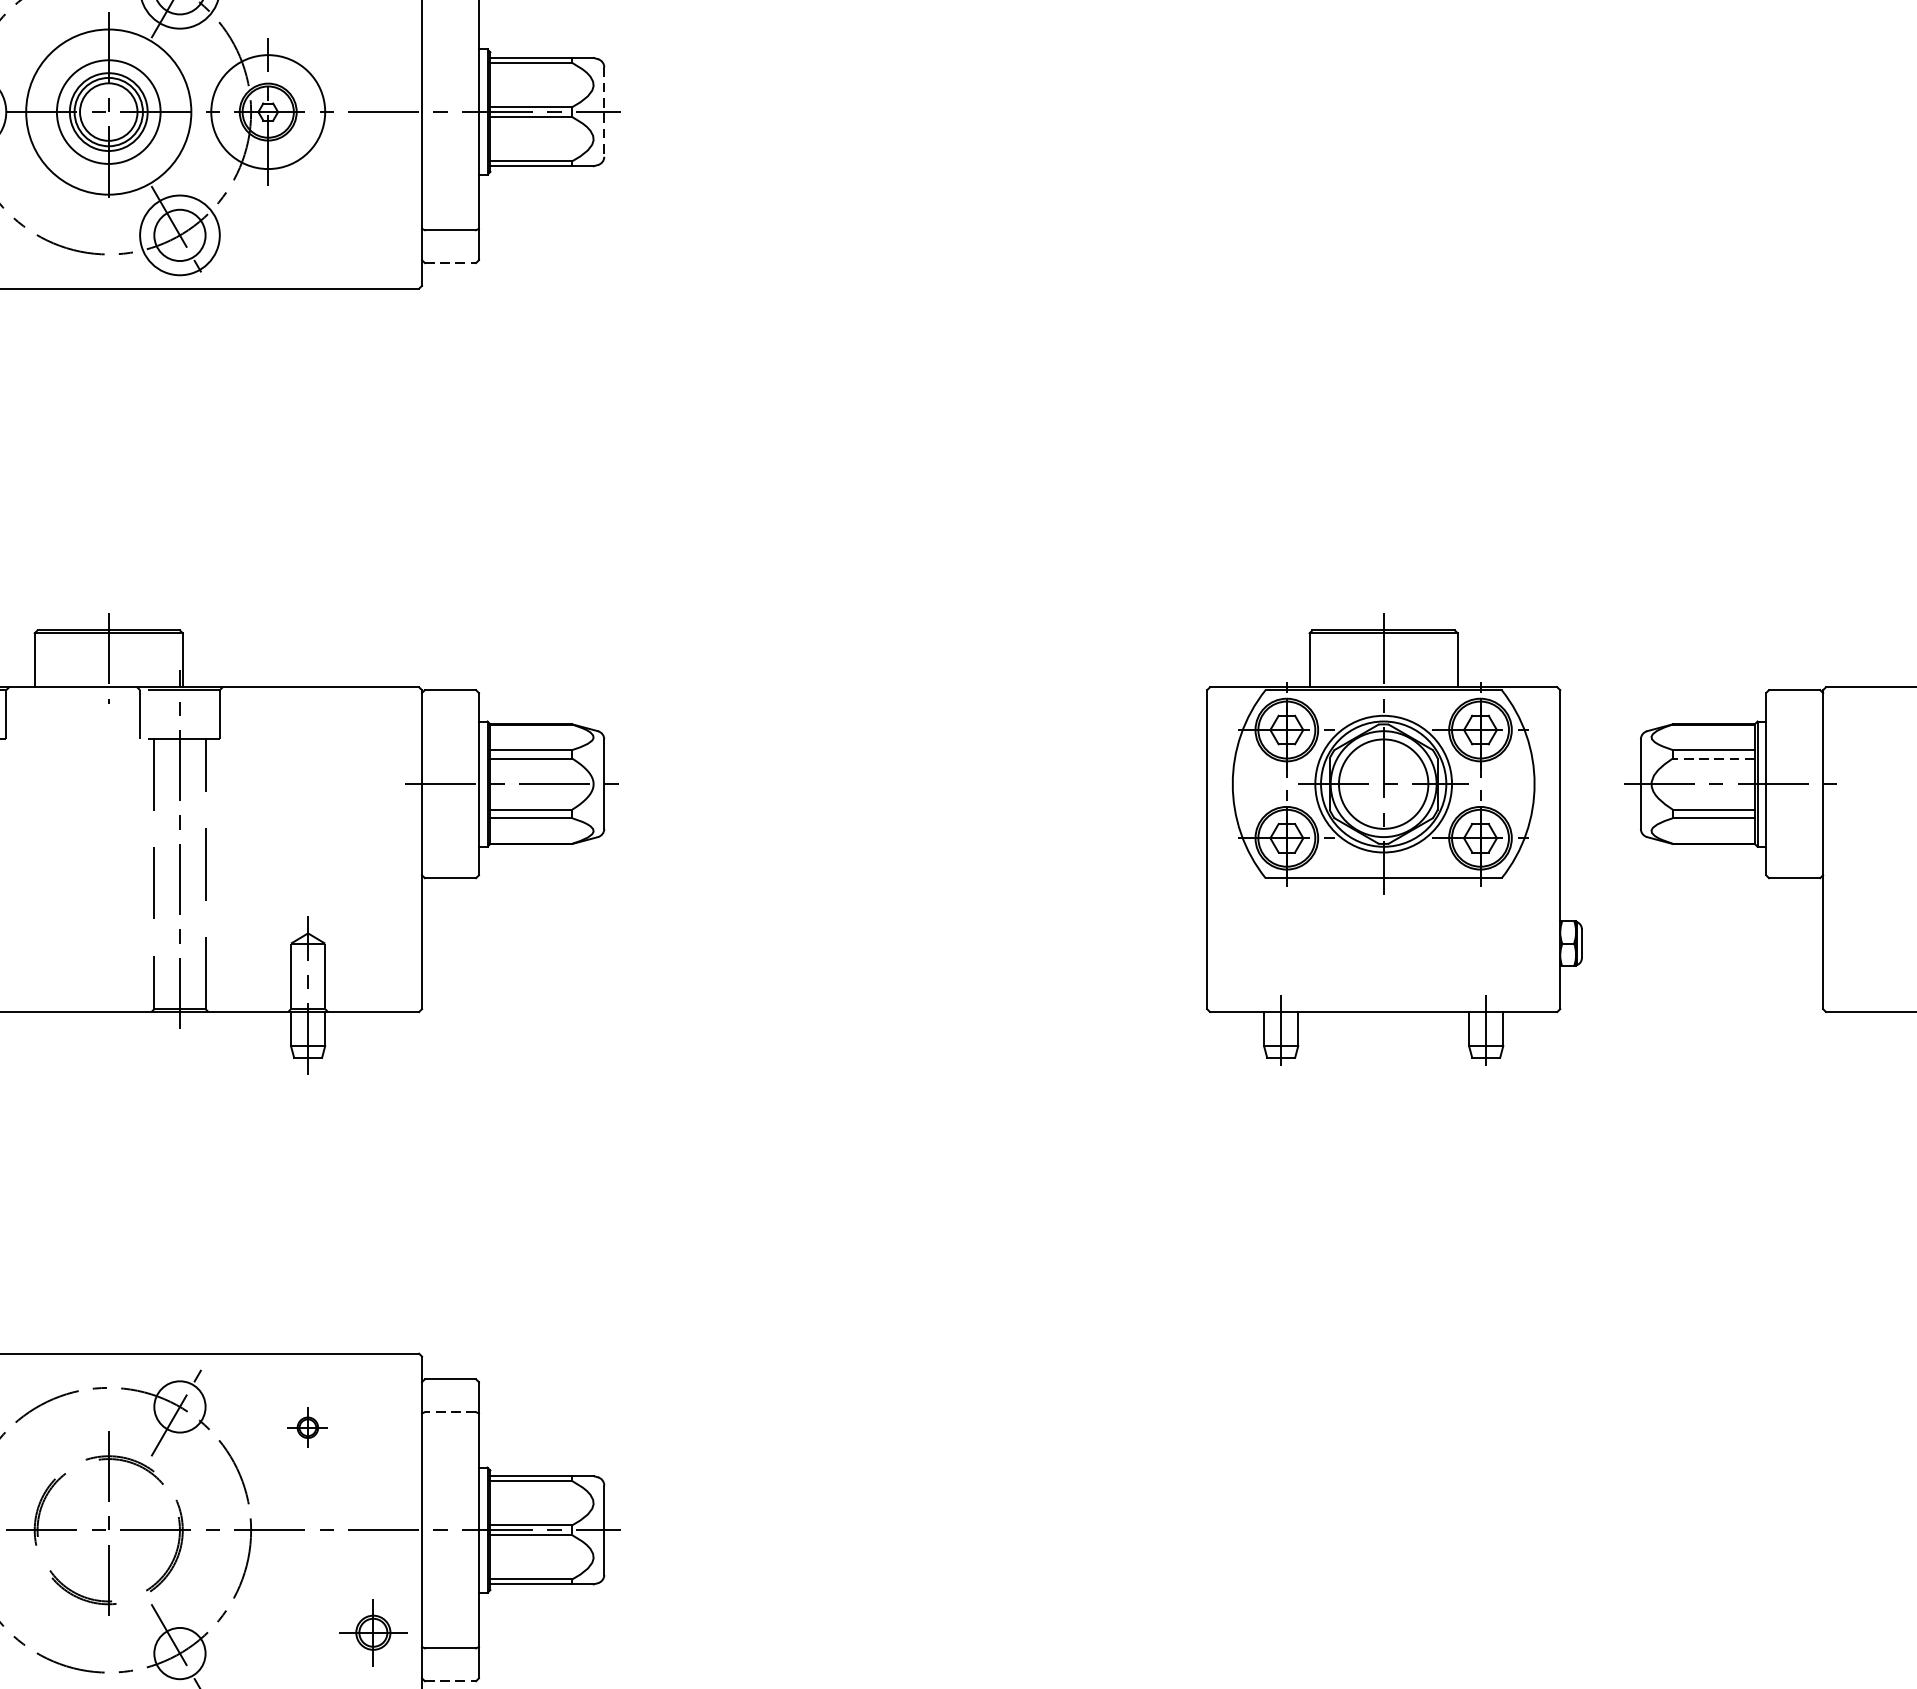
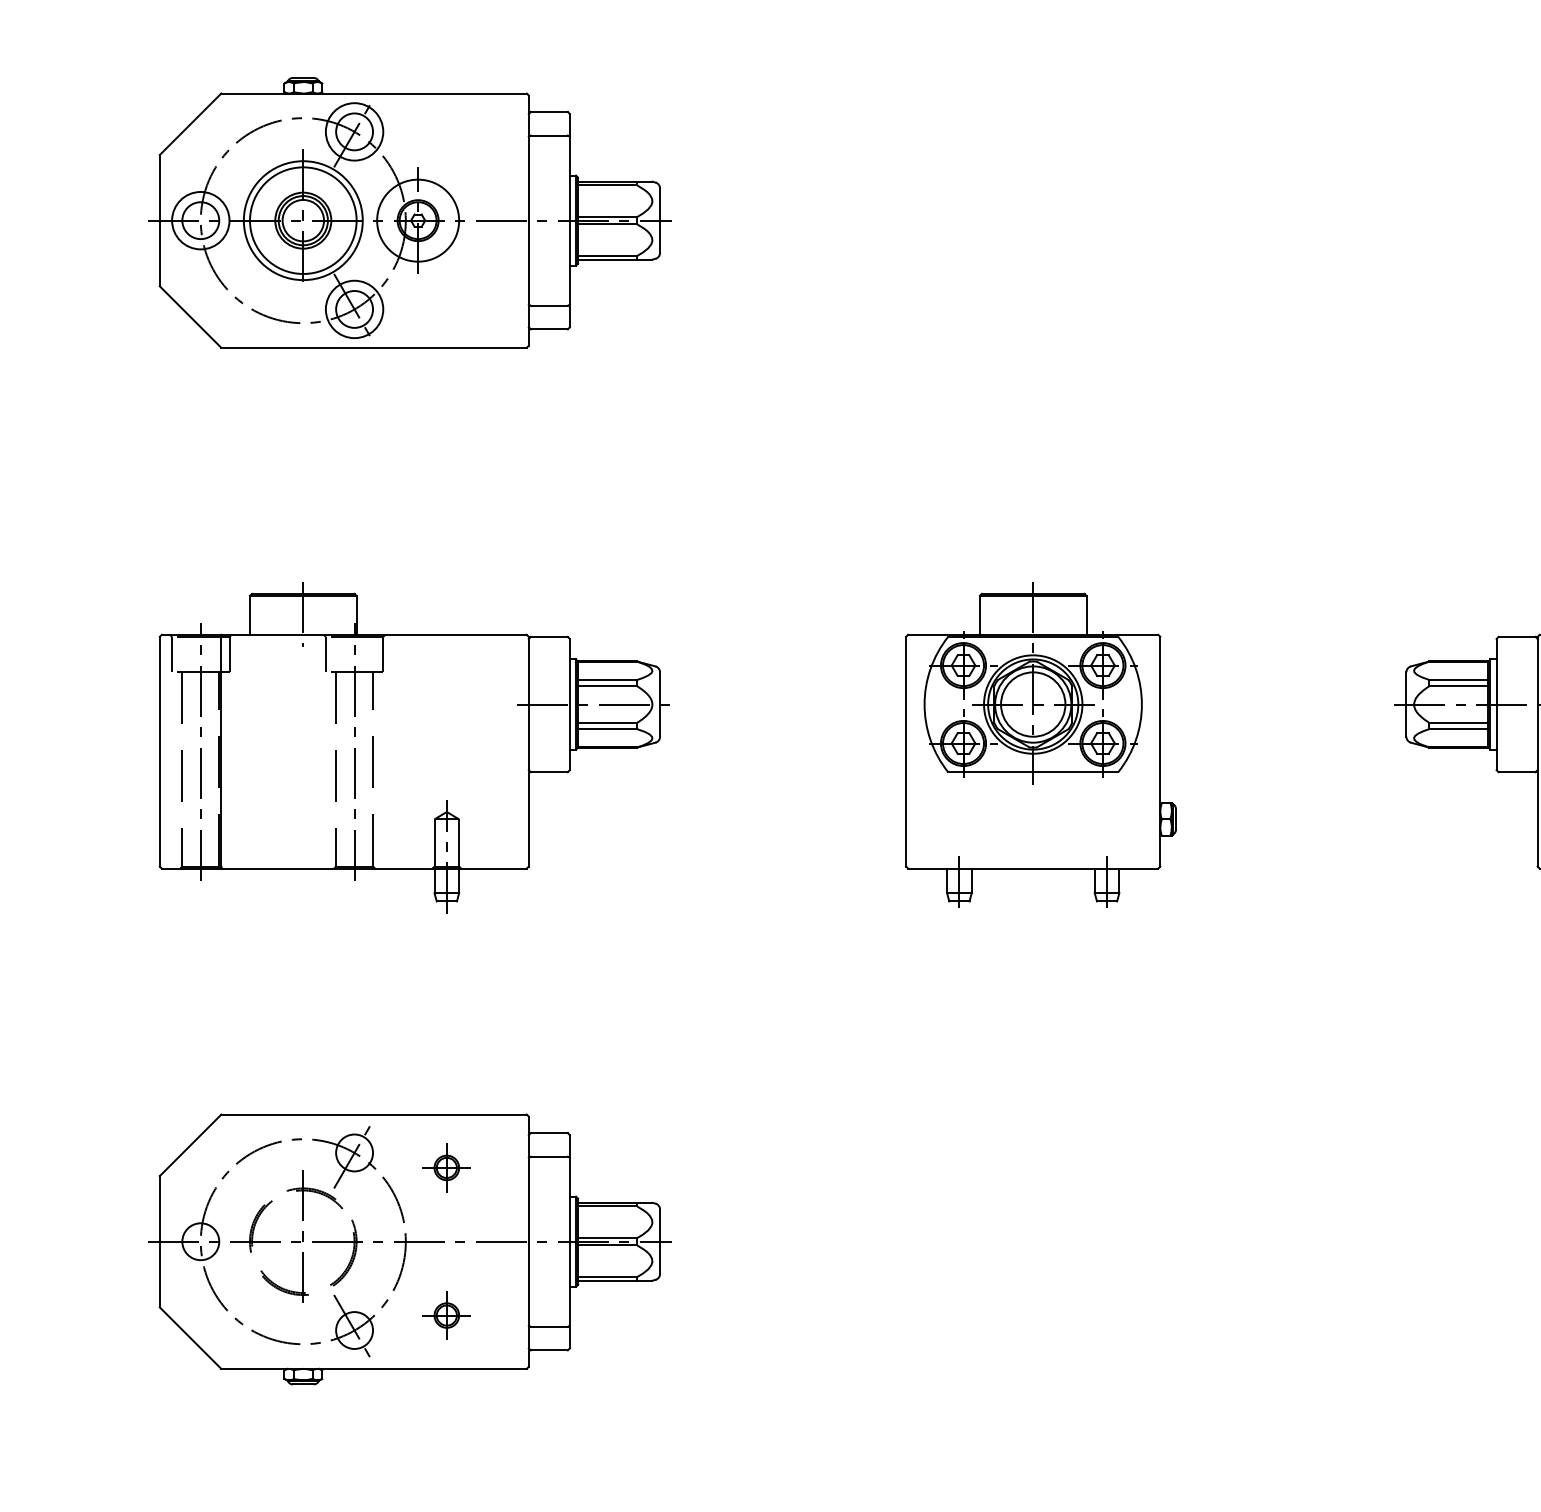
circle: (109, 111) -> (303, 220), size x1.43
line: (604, 113) -> (660, 221), dashed -> solid
line: (450, 263) -> (549, 329), dashed -> solid
line: (1713, 759) -> (1458, 686), dashed -> solid
part: (1393, 839) -> (1040, 744), moved
line: (449, 1411) -> (548, 1156), dashed -> solid
part: (307, 1427) -> (446, 1167), size x1.67
part: (372, 1632) -> (446, 1315), moved
line: (450, 1681) -> (549, 1350), dashed -> solid

